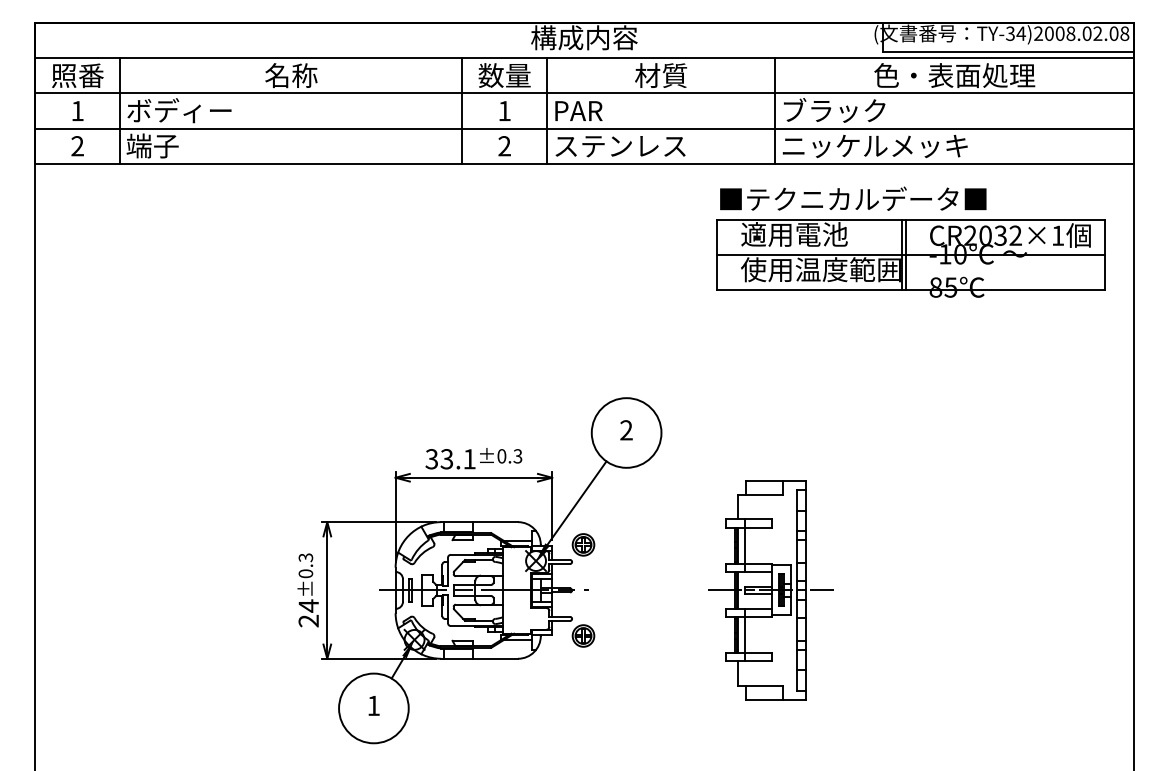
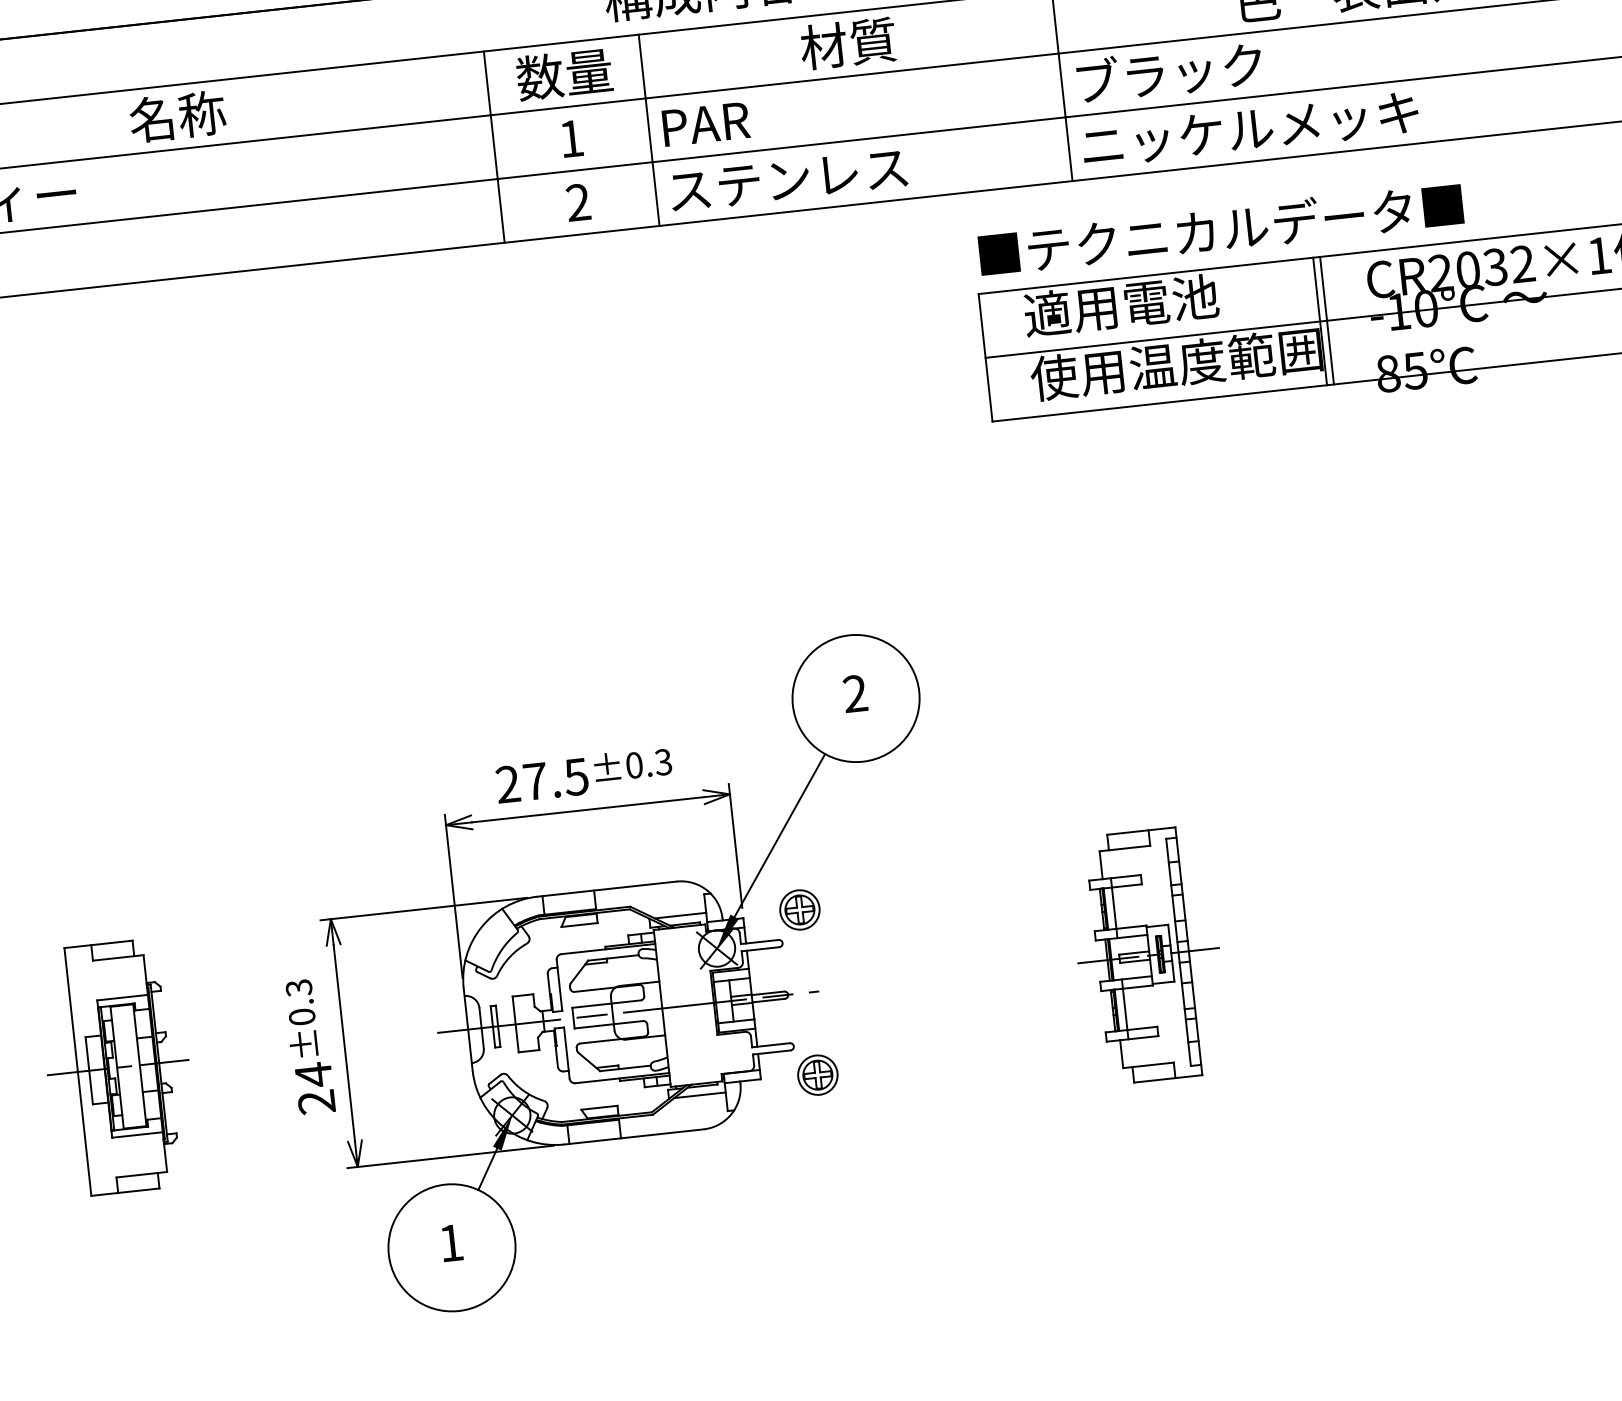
text: (450, 459) -> (541, 781), 33.1 -> 27.5
part: (202, 590) -> (117, 1067), added
part: (770, 590) -> (1147, 955), size x0.62

